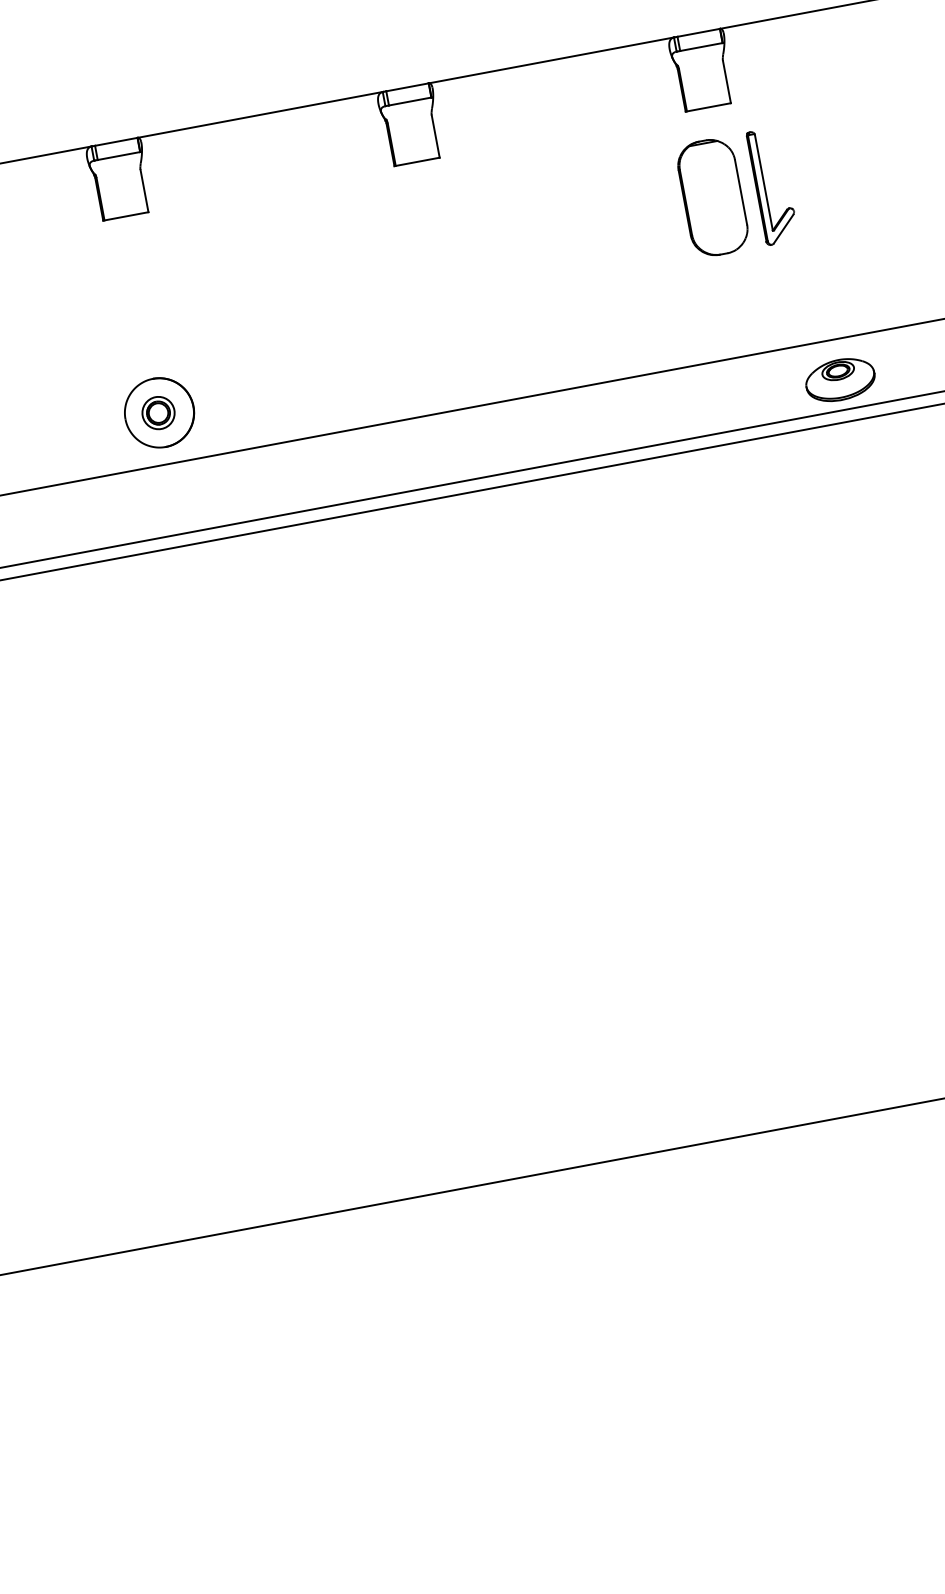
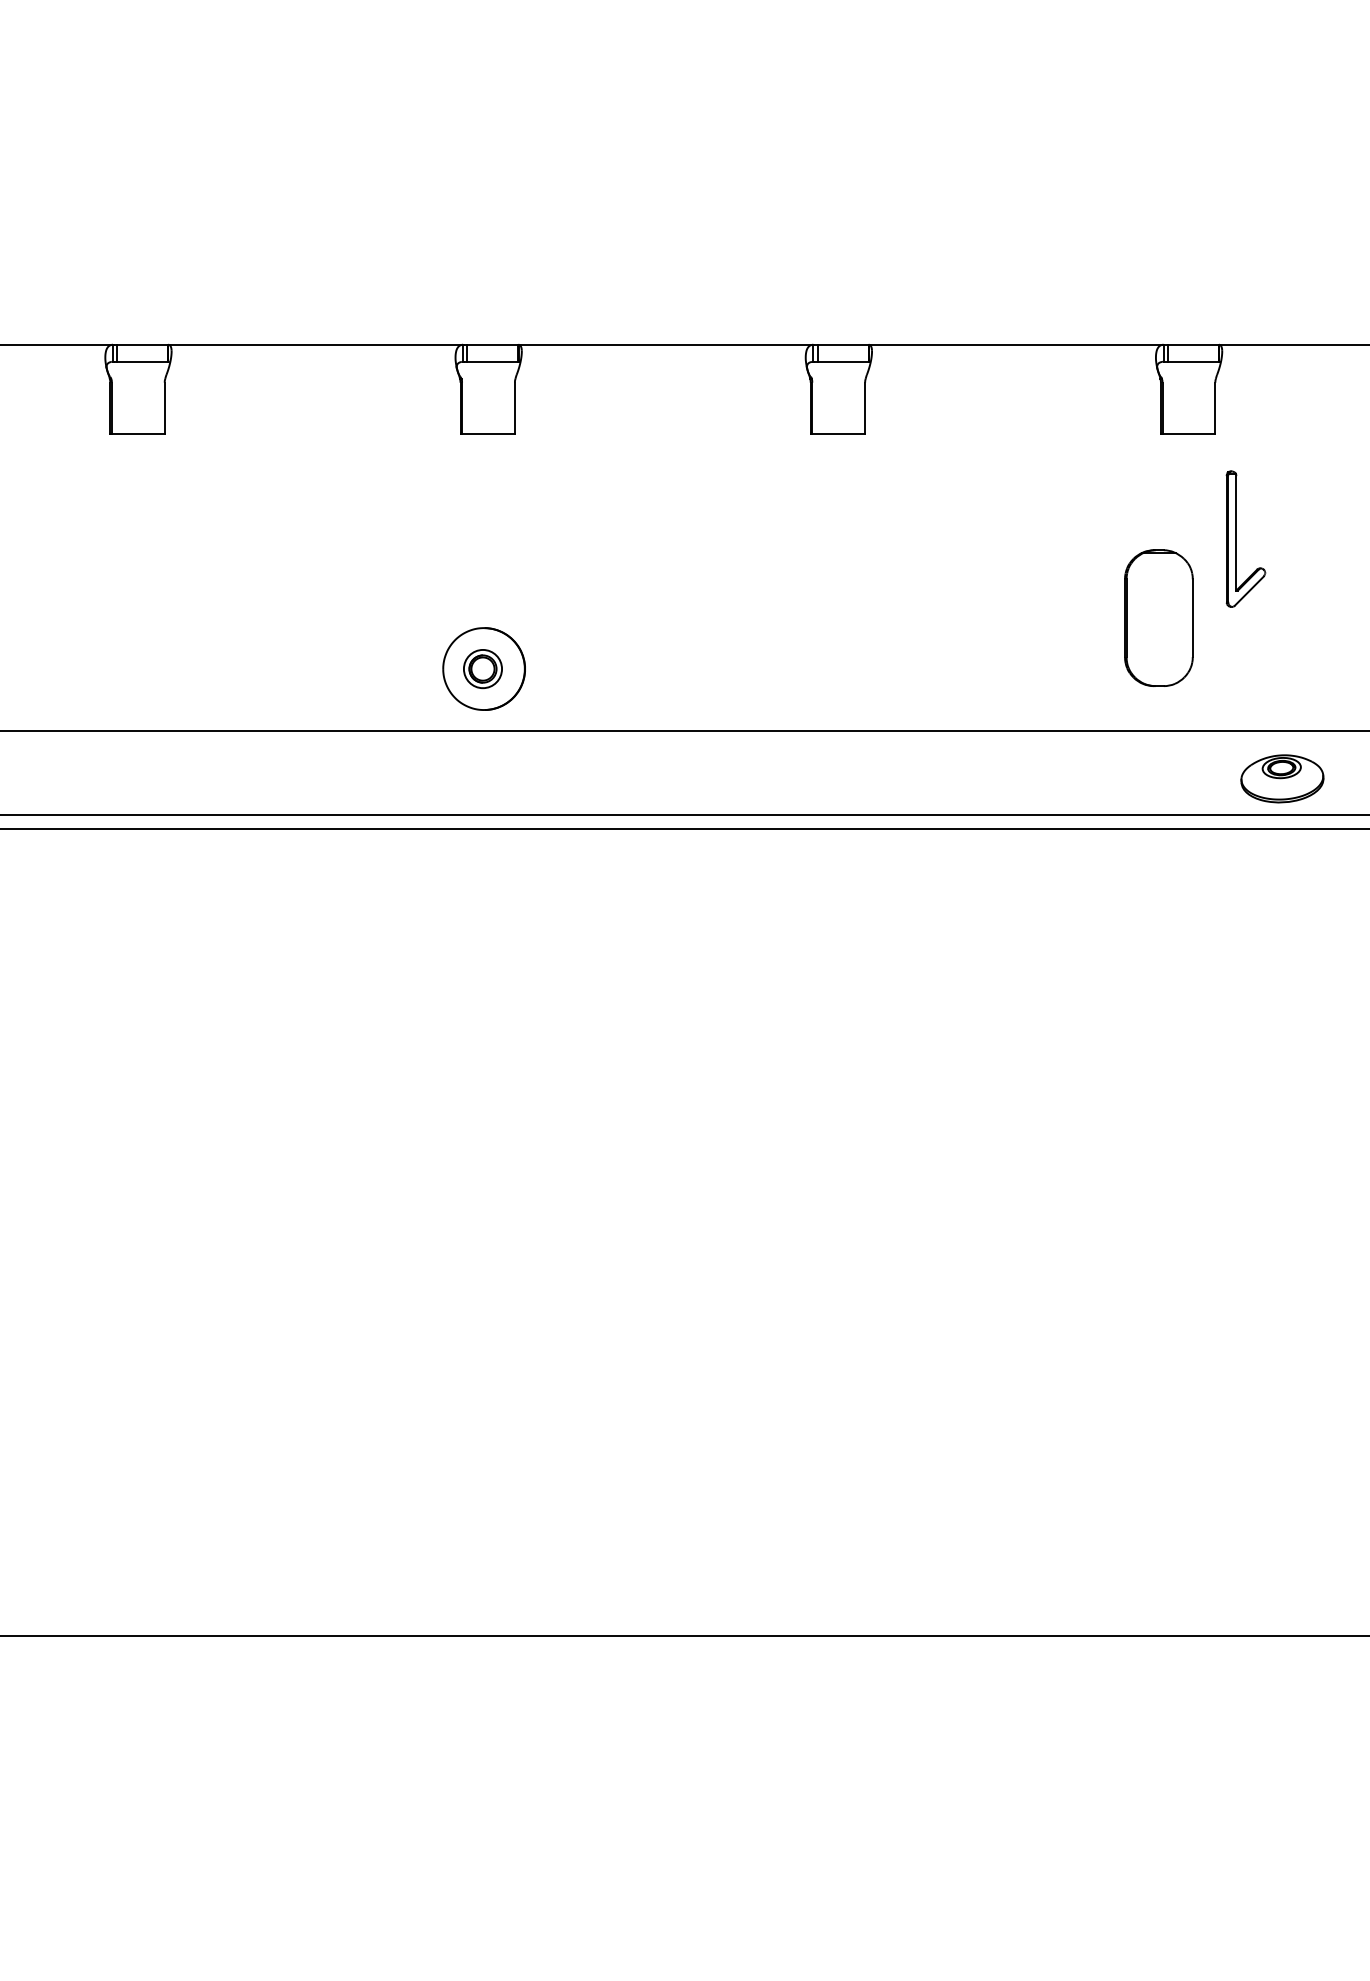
part: (712, 197) -> (1158, 617), moved

